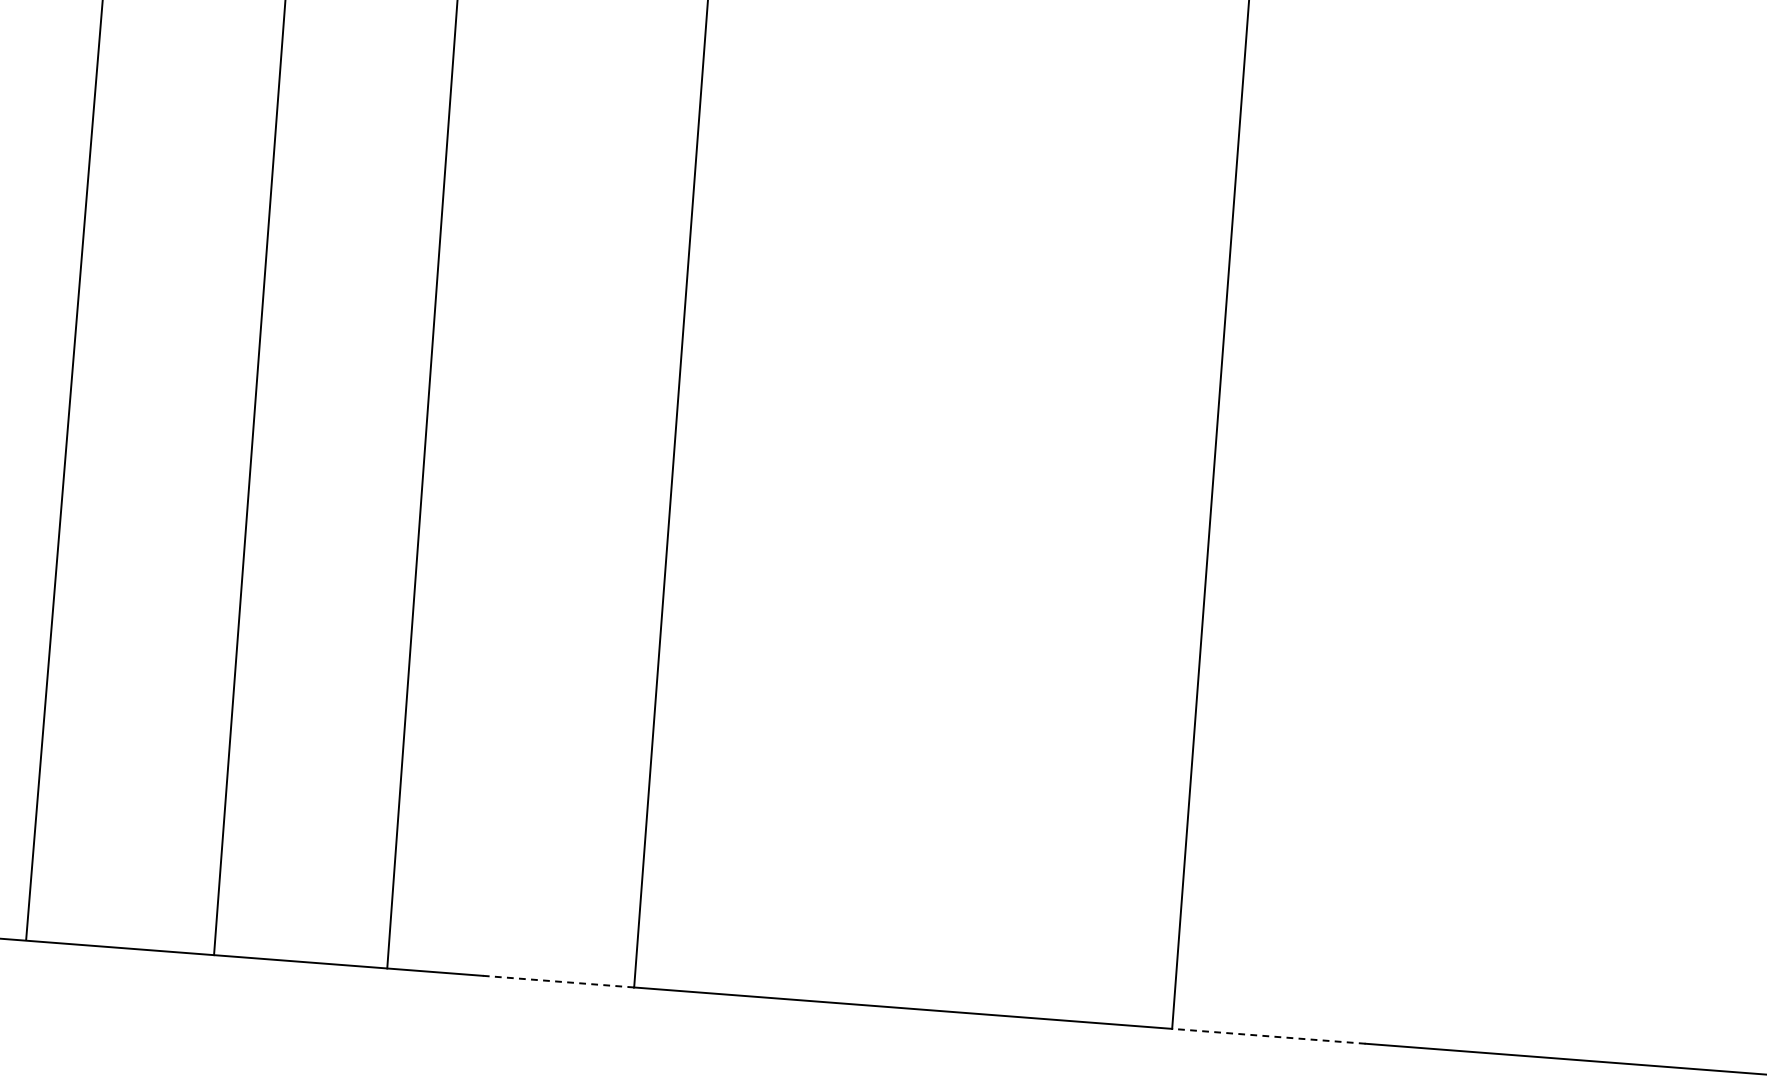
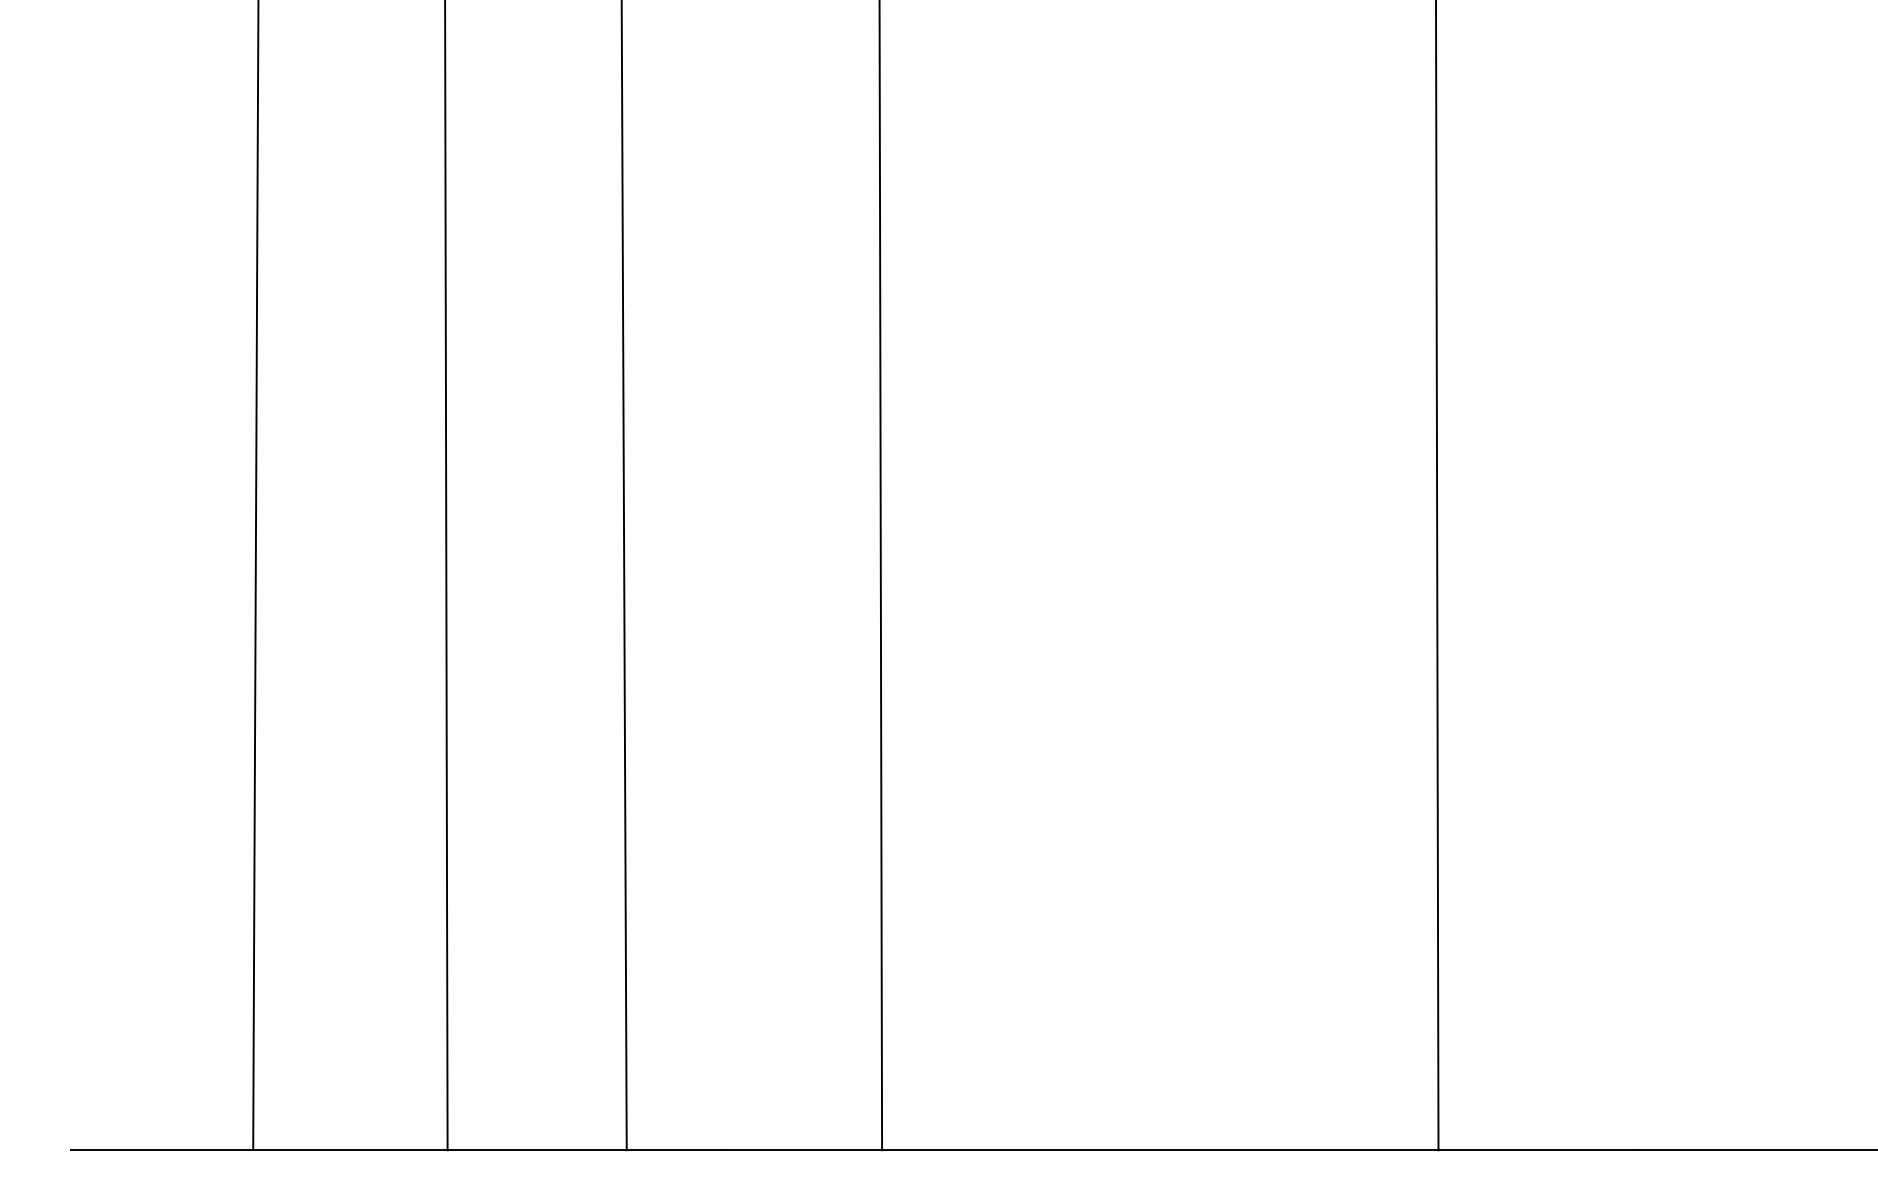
line: (558, 981) -> (803, 1150), dashed -> solid
line: (1268, 1036) -> (1538, 1150), dashed -> solid

